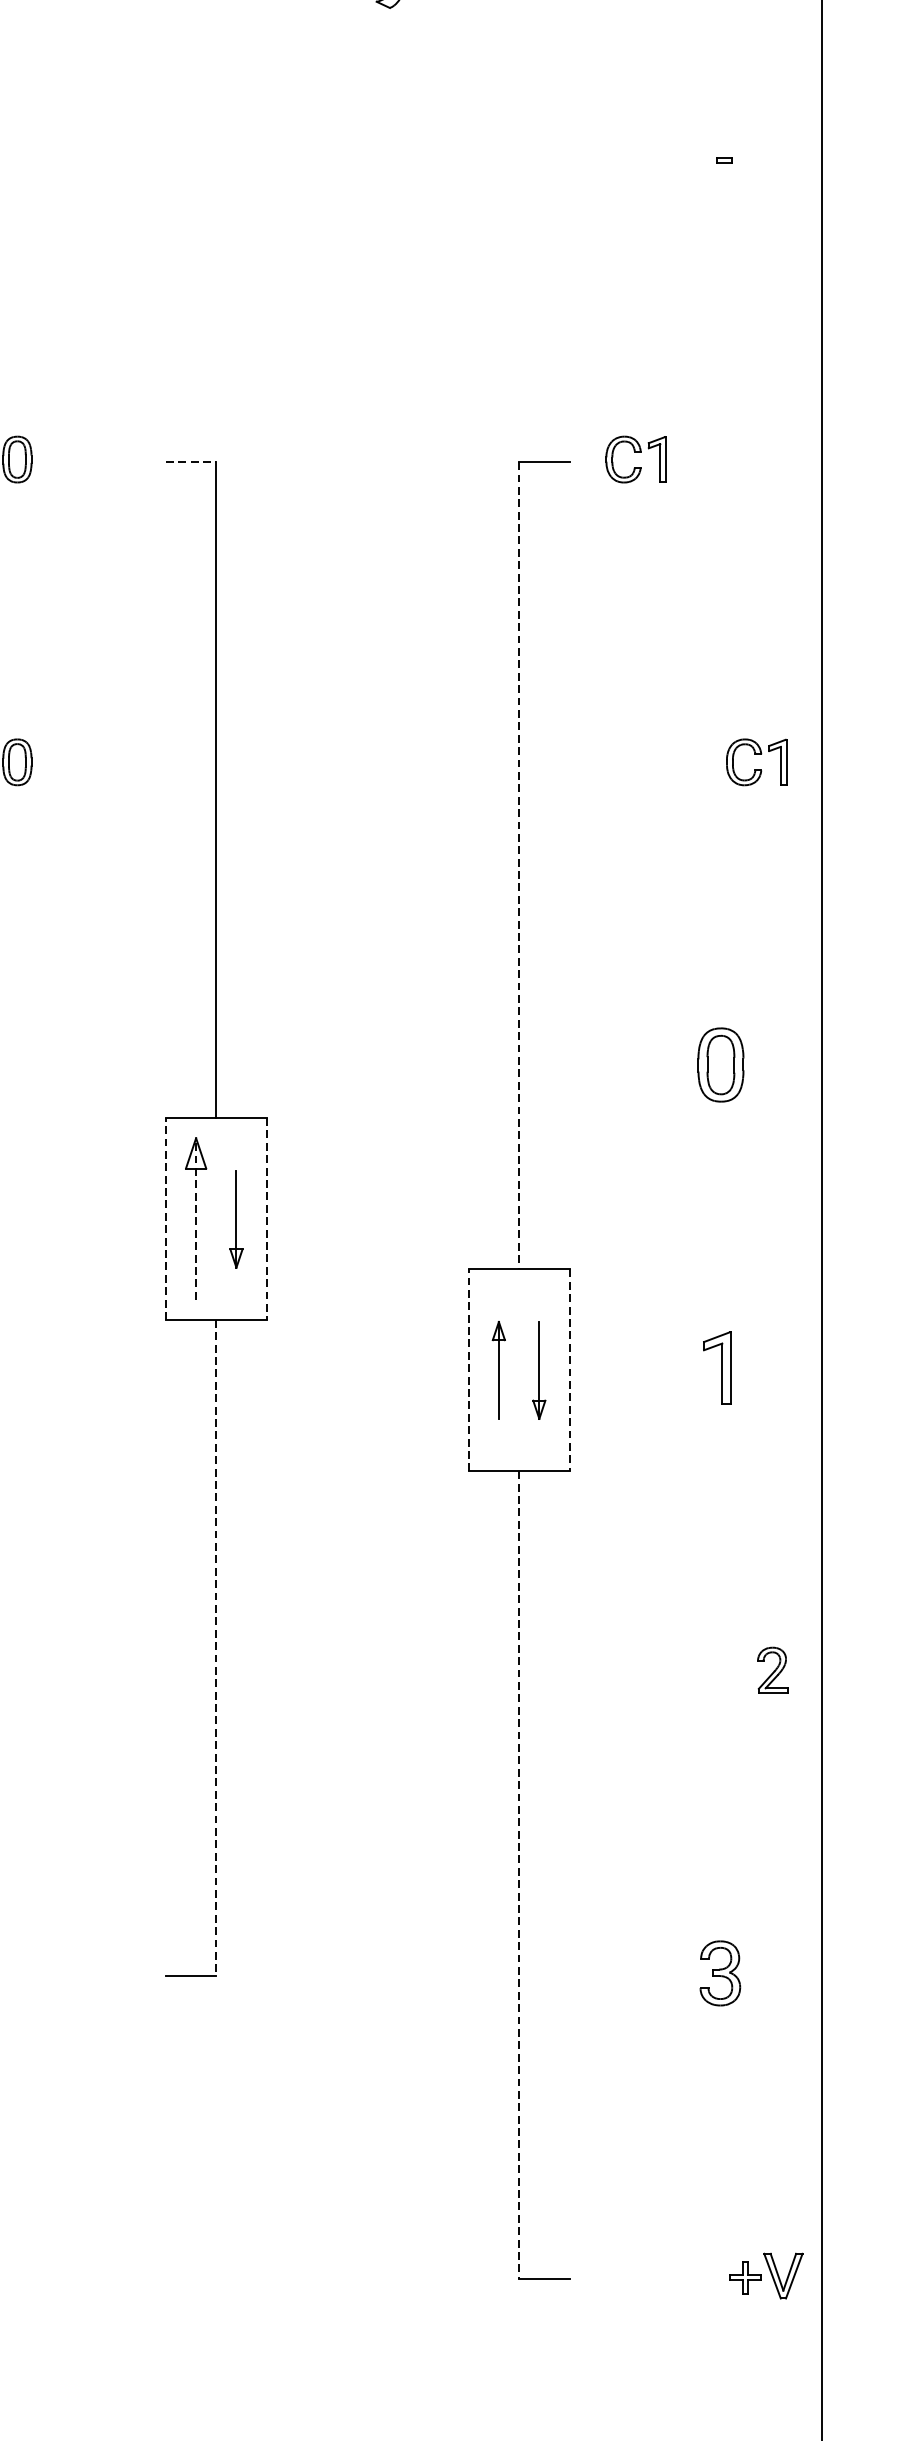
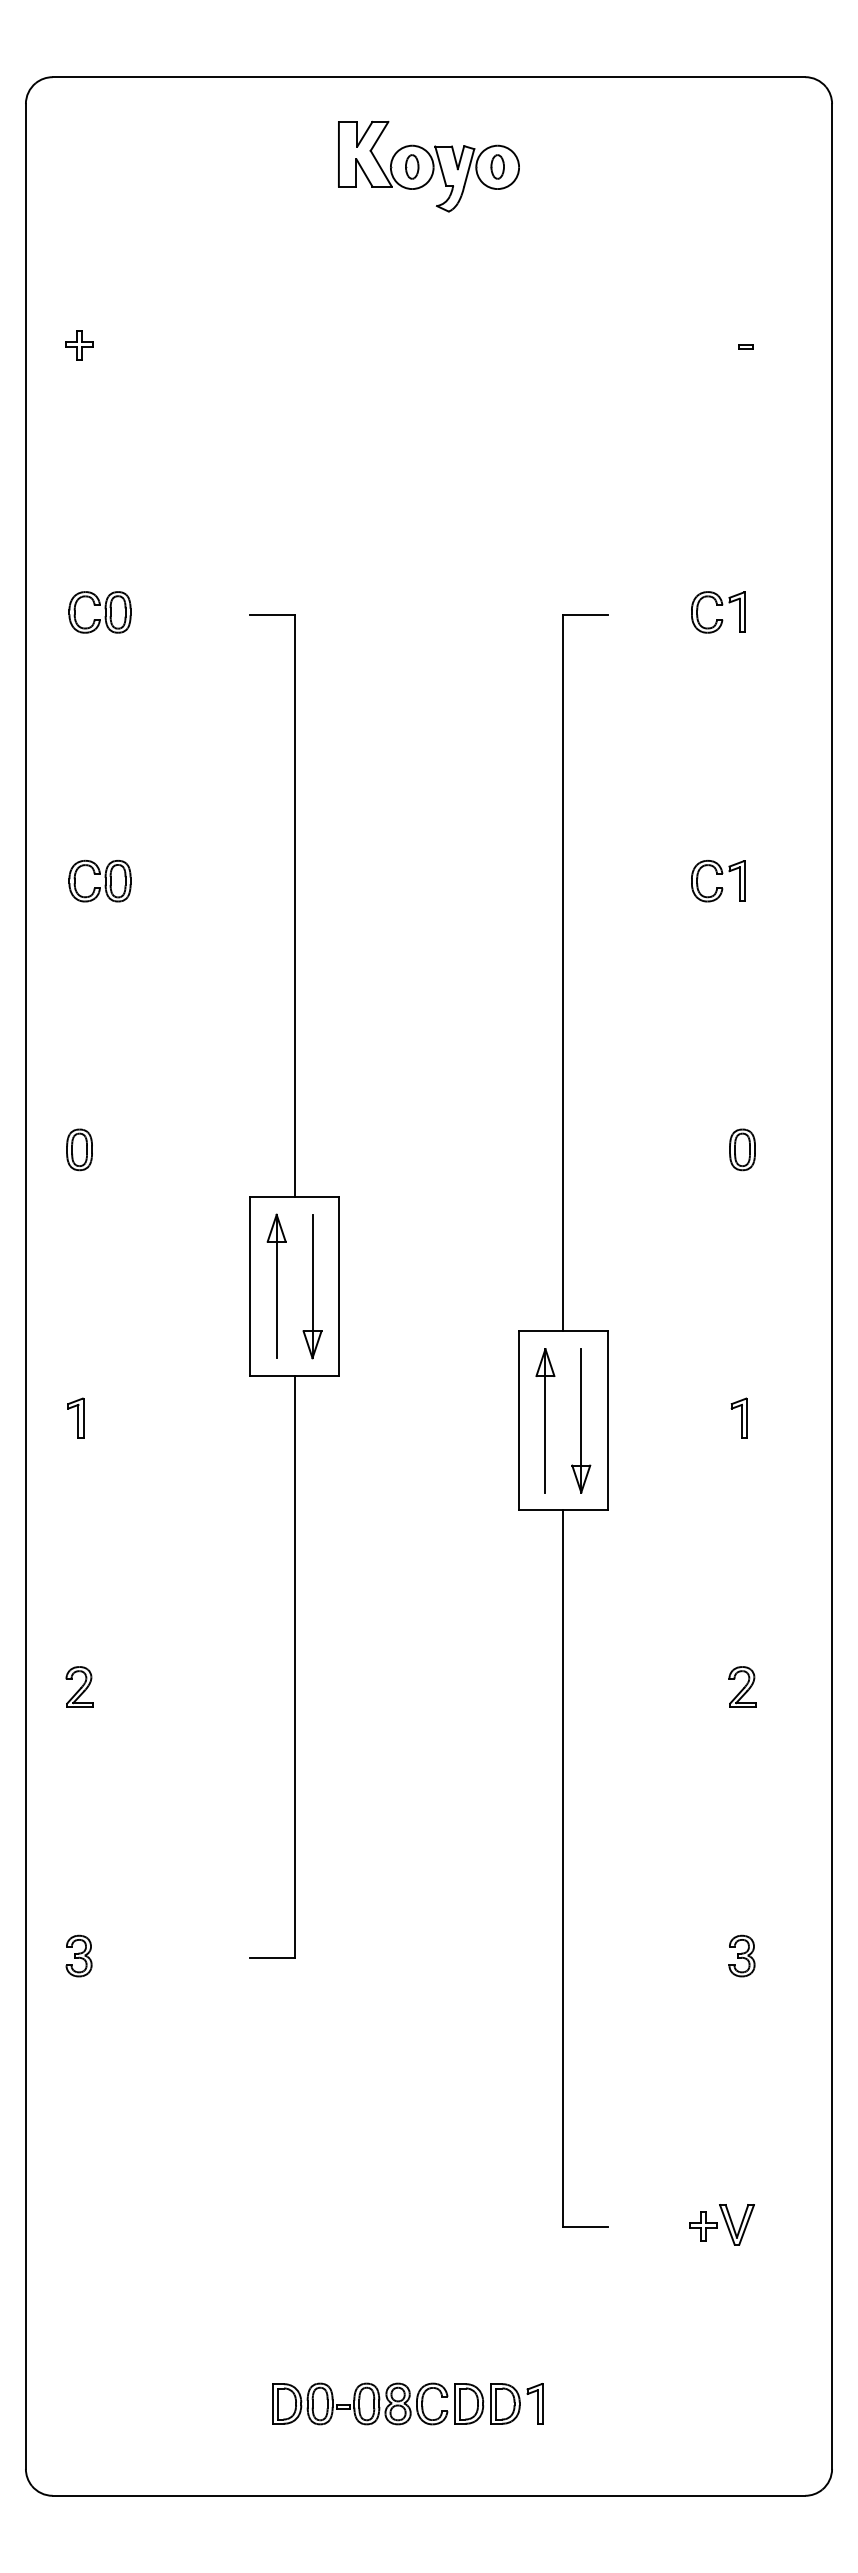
part: (636, 451) -> (718, 605), moved
line: (191, 461) -> (272, 614), dashed -> solid
part: (756, 762) -> (718, 881), moved
line: (519, 866) -> (563, 973), dashed -> solid
part: (720, 1064) -> (742, 1149), size x0.62
line: (165, 1219) -> (249, 1286), dashed -> solid
line: (195, 1219) -> (276, 1286), dashed -> solid
part: (236, 1219) -> (312, 1286), size x1.67
line: (266, 1219) -> (339, 1286), dashed -> solid
part: (716, 1366) -> (738, 1417), size x0.62
line: (468, 1369) -> (518, 1420), dashed -> solid
part: (498, 1369) -> (545, 1420), size x1.67
part: (539, 1369) -> (581, 1420), size x1.67
line: (569, 1369) -> (608, 1420), dashed -> solid
line: (216, 1648) -> (294, 1667), dashed -> solid
part: (772, 1669) -> (742, 1686), moved
line: (519, 1875) -> (563, 1869), dashed -> solid
part: (719, 1972) -> (741, 1955), size x0.71
part: (765, 2275) -> (721, 2224), moved

